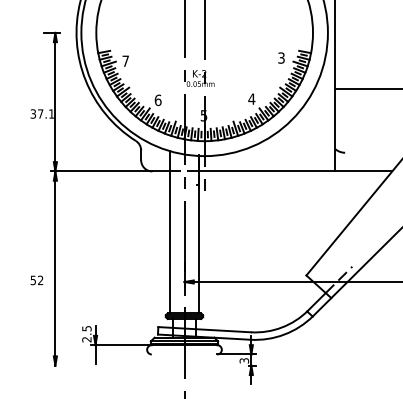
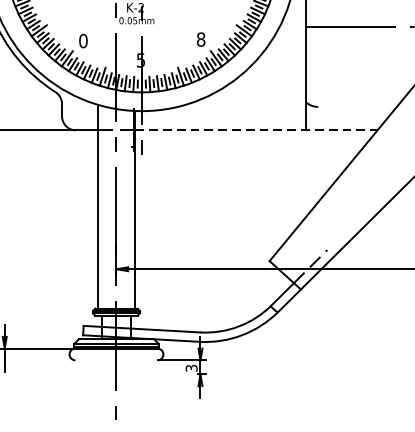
text: (251, 98) -> (200, 38), 4 -> 8
text: (158, 99) -> (83, 40), 6 -> 0
line: (296, 171) -> (257, 130), solid -> dashed

